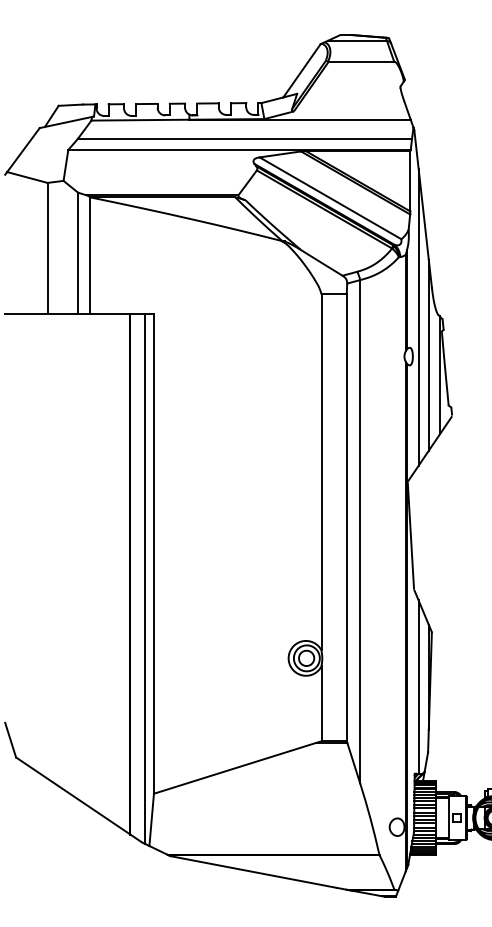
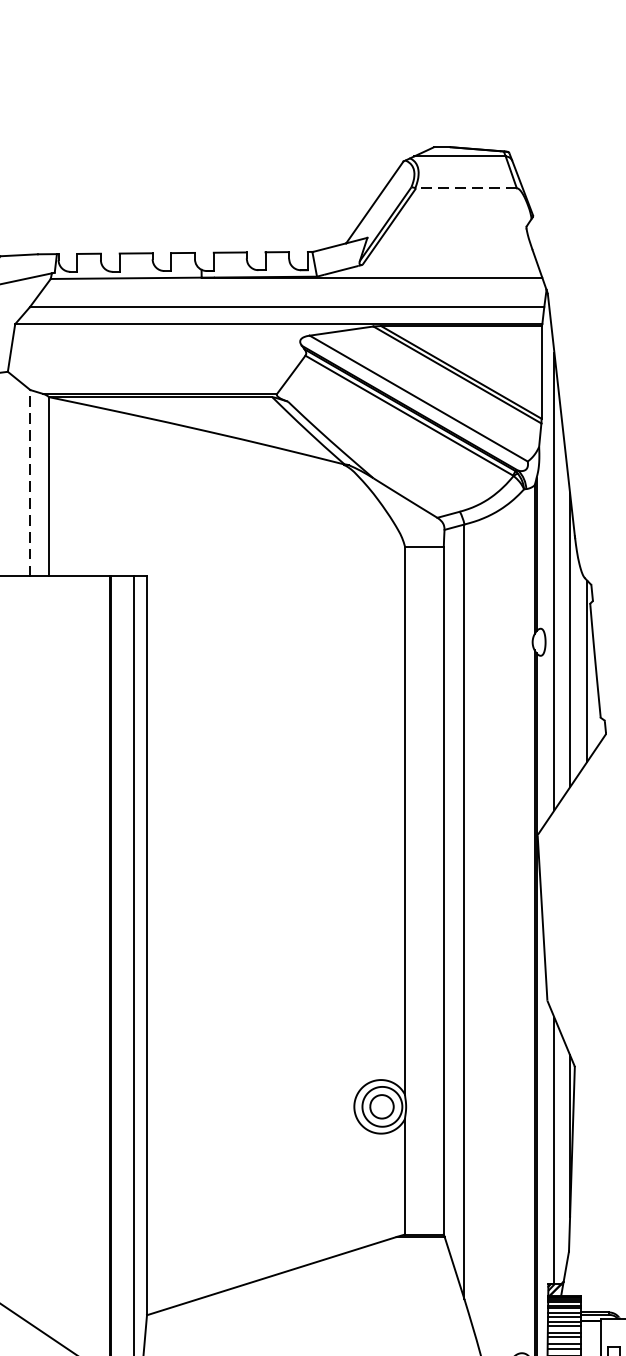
line: (361, 61) -> (466, 188), solid -> dashed
line: (78, 253) -> (30, 483), solid -> dashed

